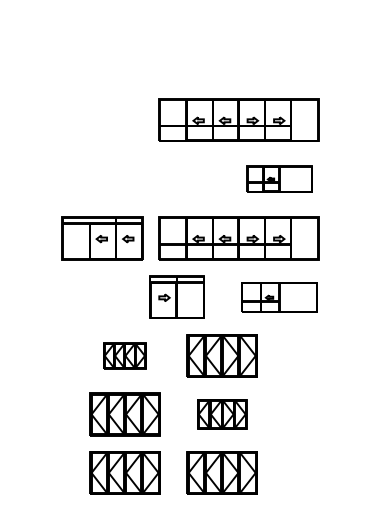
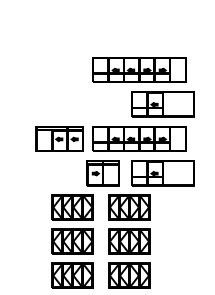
part: (278, 179) -> (162, 104), size x1.67
part: (278, 297) -> (162, 173), size x1.43
part: (124, 355) -> (72, 207), size x1.67
part: (222, 414) -> (129, 241), size x1.43

